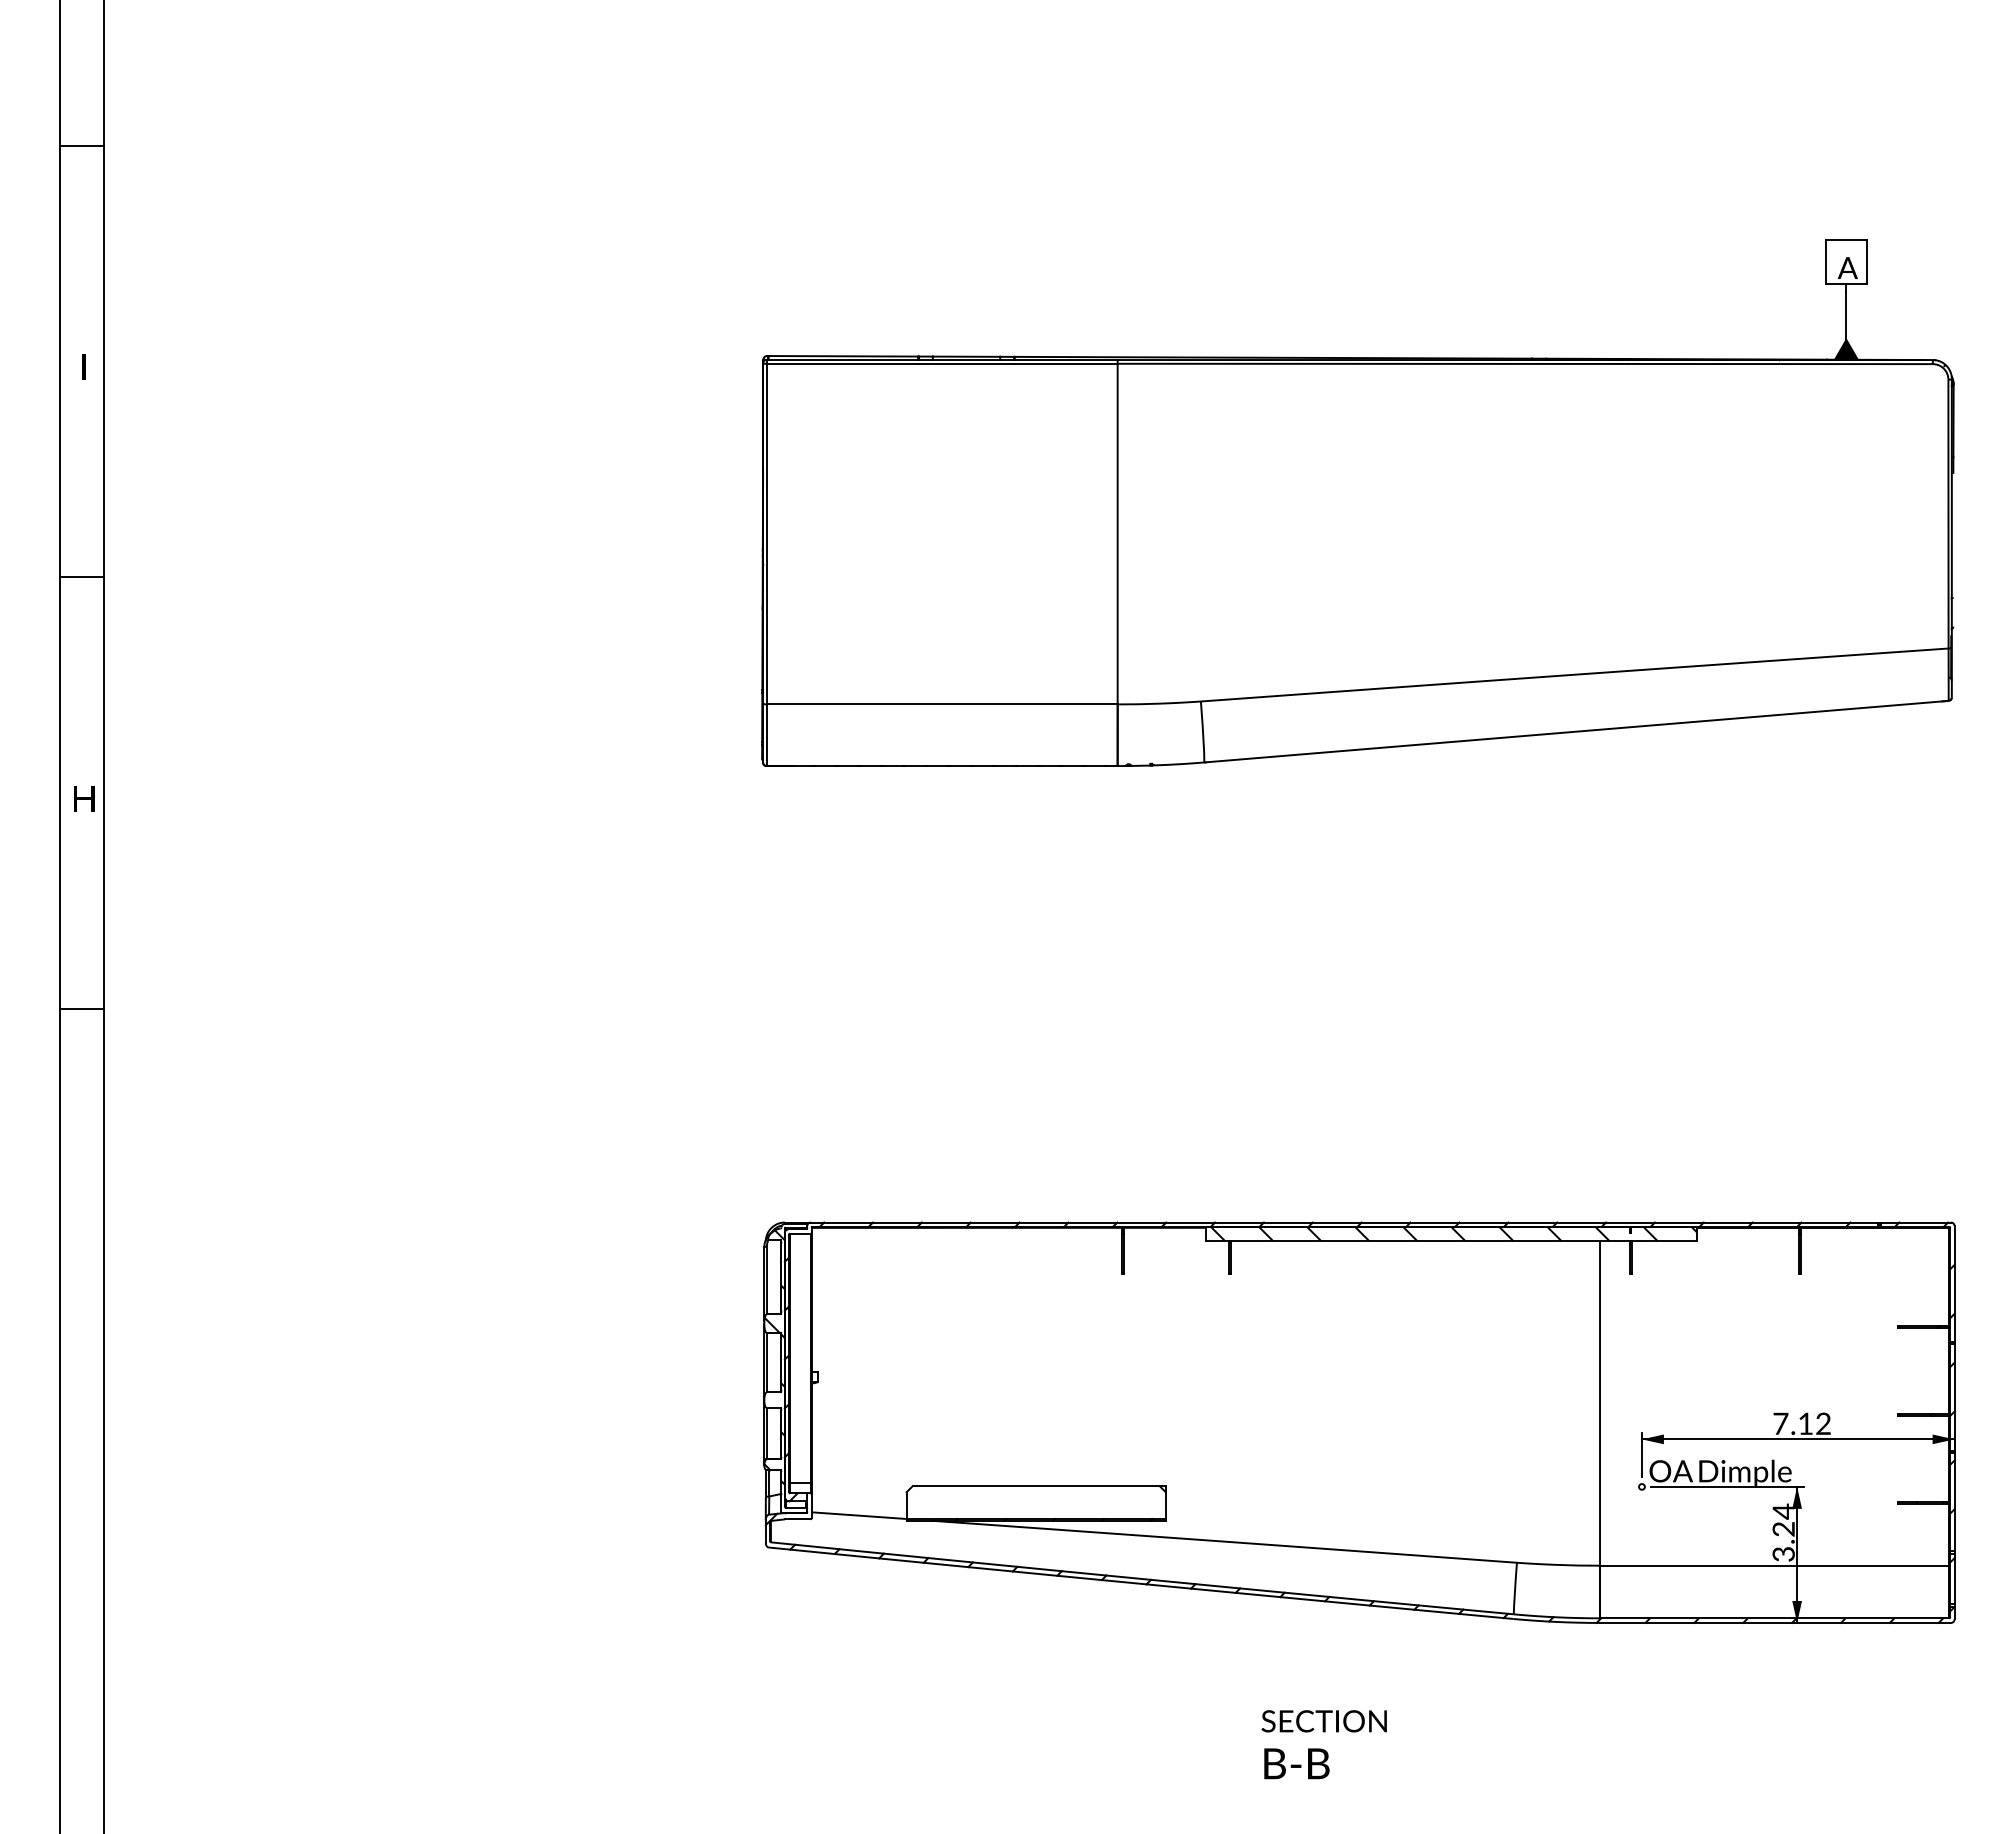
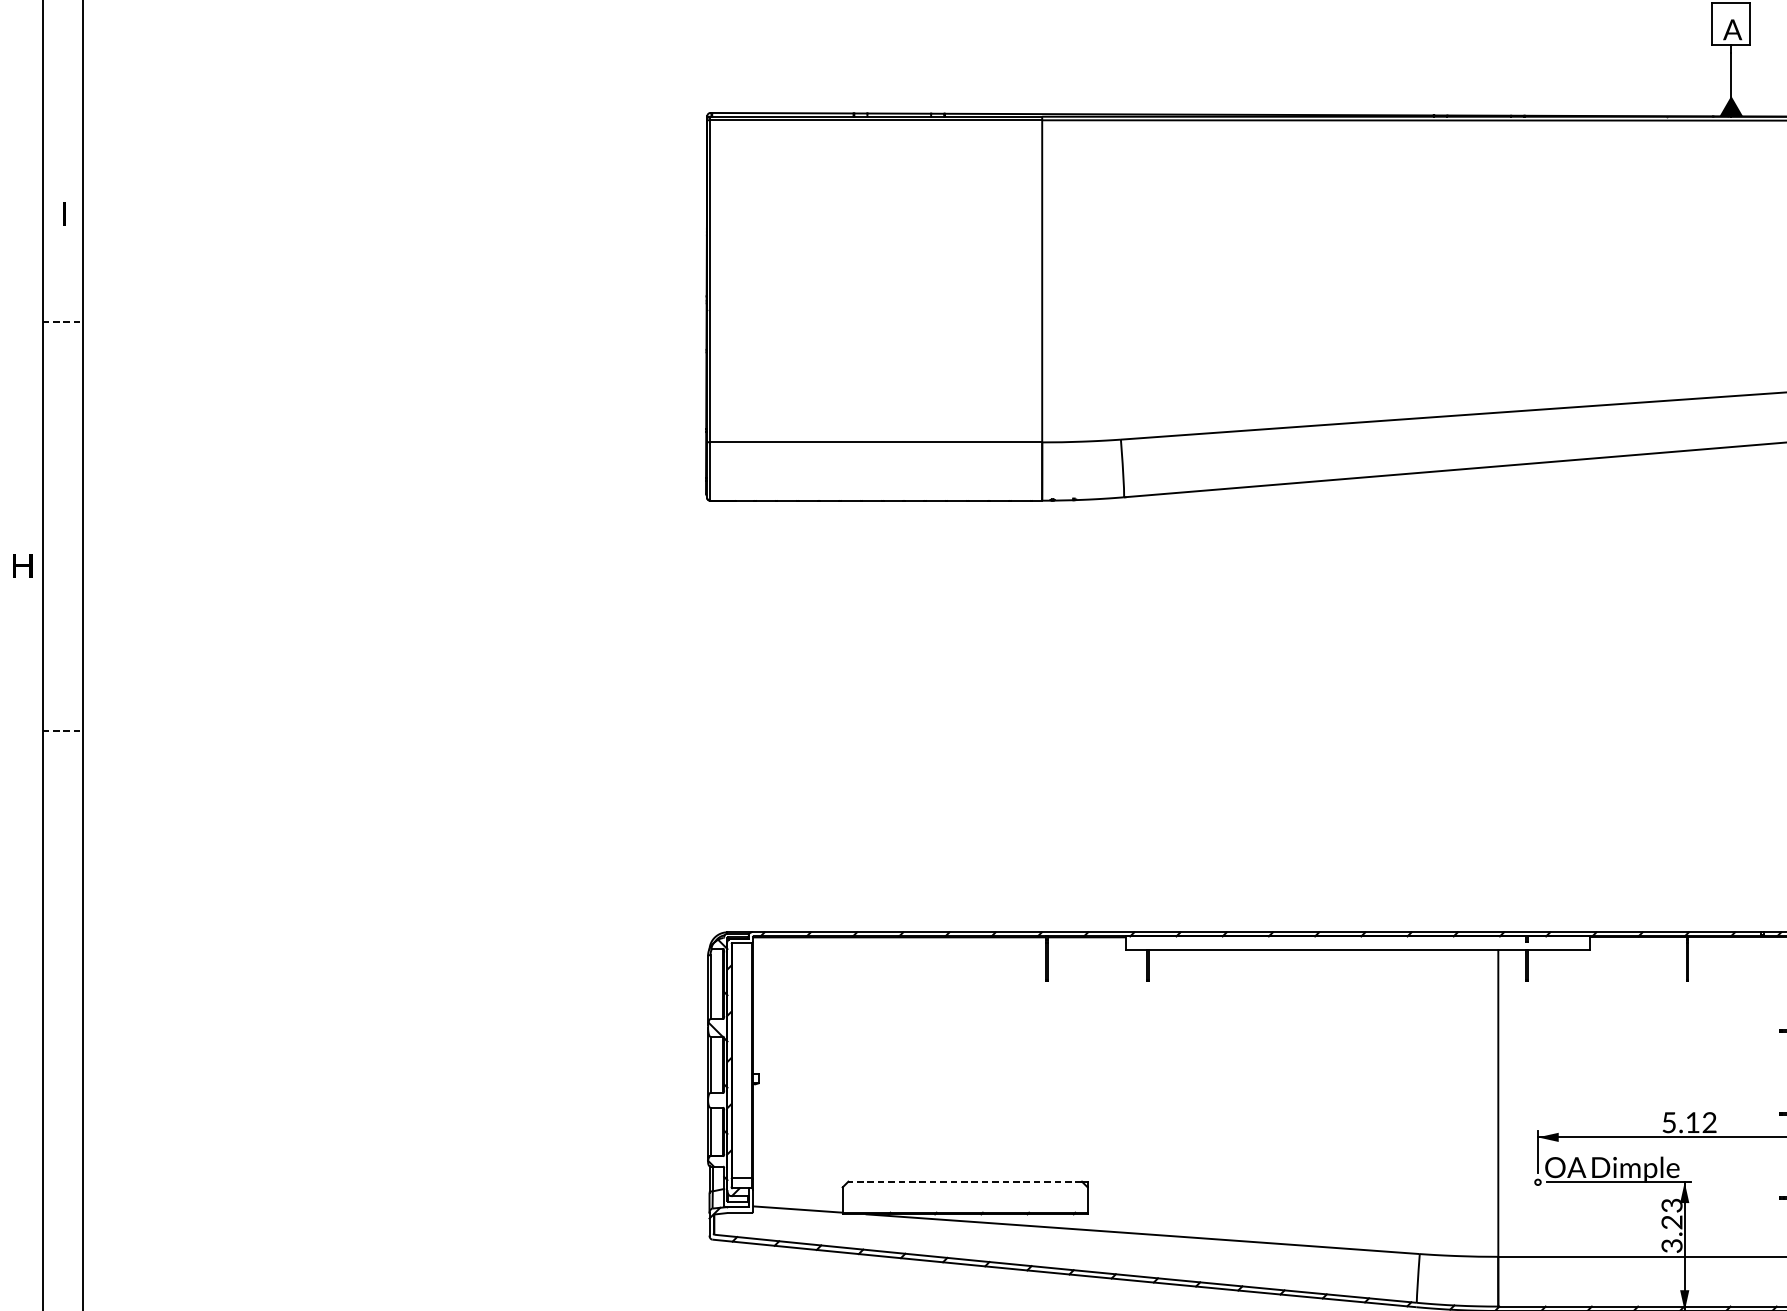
text: (83, 366) -> (64, 213), moved
line: (82, 577) -> (63, 322), solid -> dashed
text: (84, 798) -> (22, 565), moved
line: (82, 1009) -> (63, 730), solid -> dashed
hatch: (1453, 1233) -> (1359, 942), removed
text: (1780, 1423) -> (1668, 1122), 7.12 -> 5.12
line: (1036, 1486) -> (965, 1181), solid -> dashed
text: (1783, 1511) -> (1671, 1205), 3.24 -> 3.23

